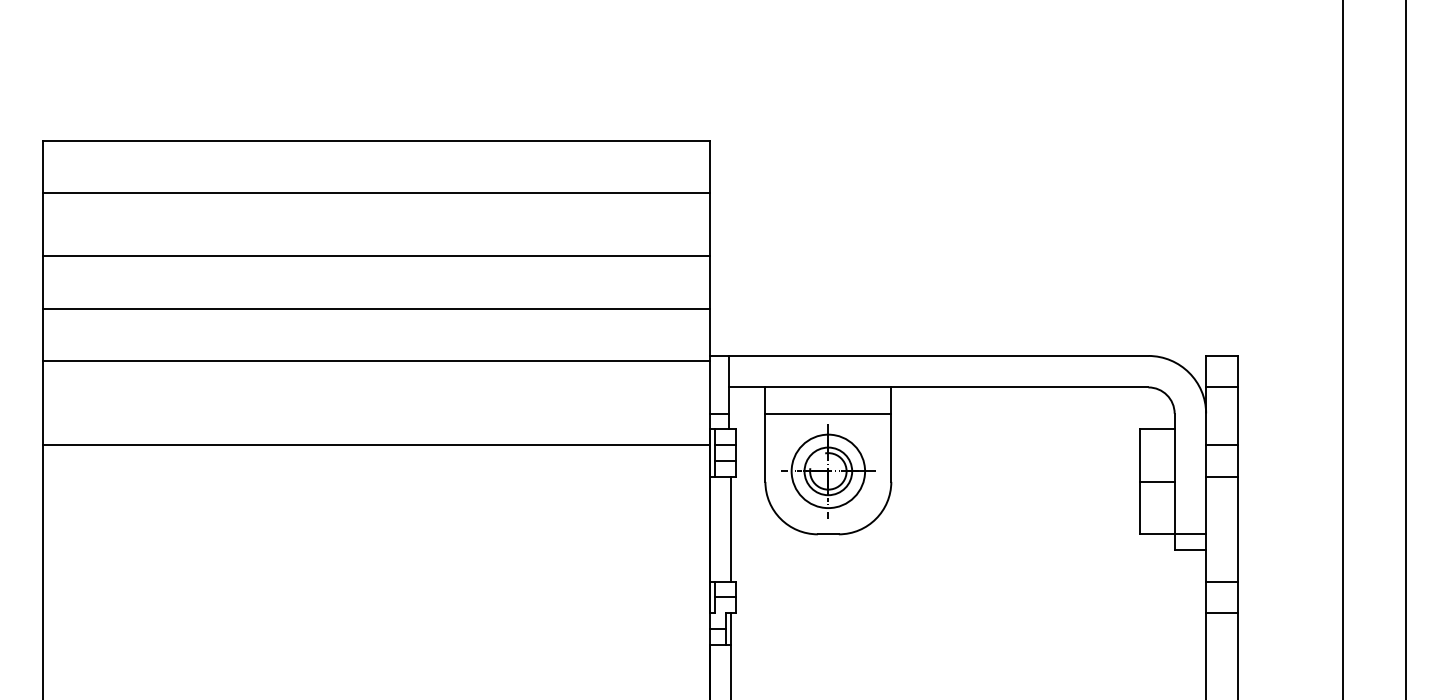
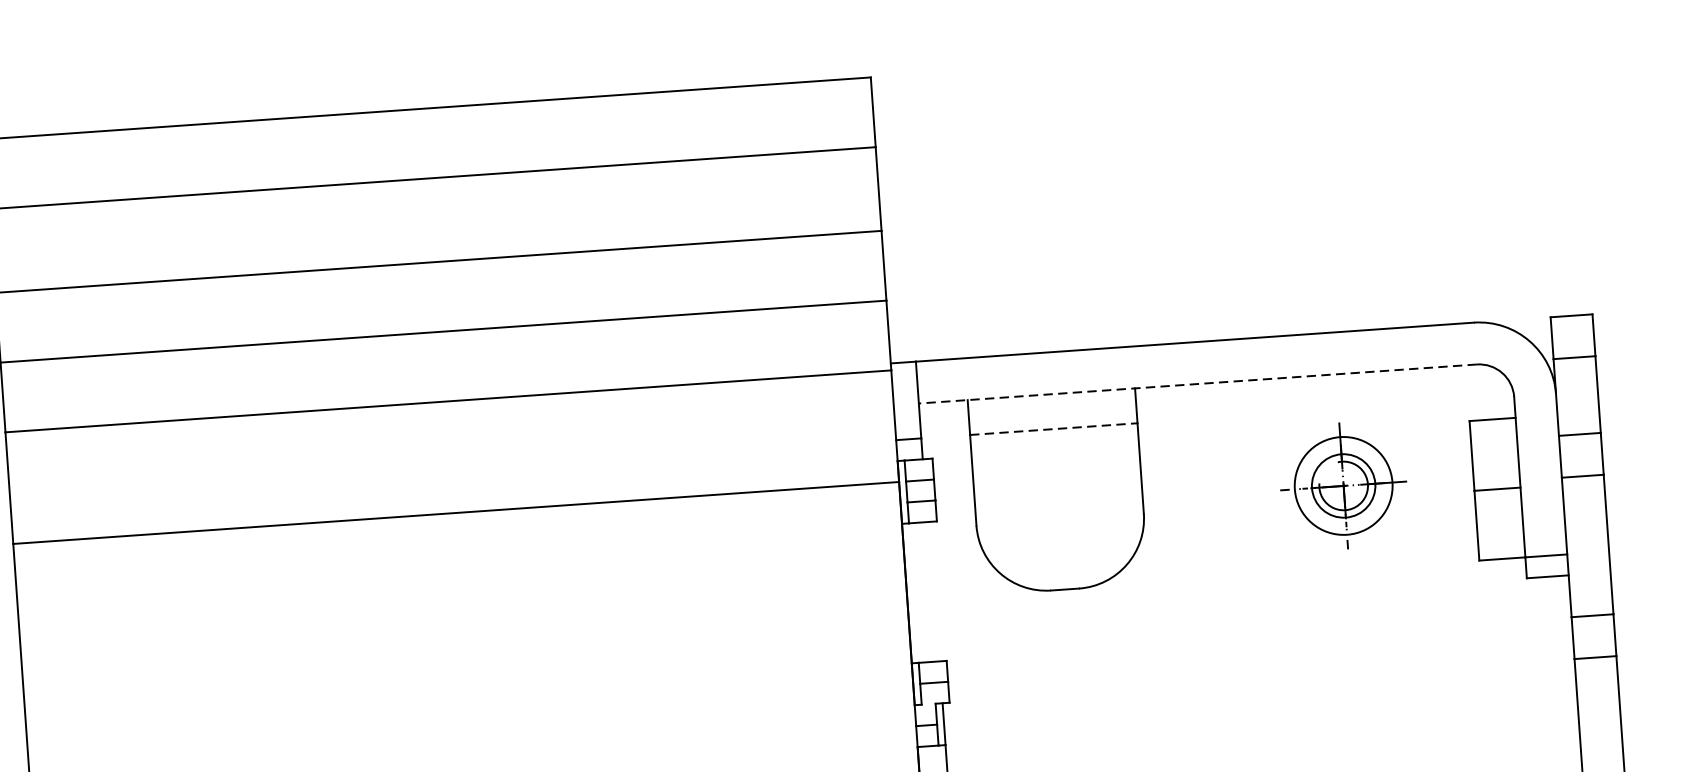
line: (938, 387) -> (1197, 384), solid -> dashed
line: (828, 413) -> (1053, 428), solid -> dashed
part: (828, 471) -> (1343, 486), moved
line: (730, 528) -> (934, 590), removed

